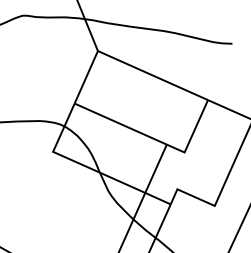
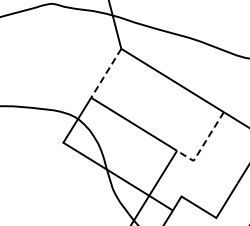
line: (86, 77) -> (106, 73), solid -> dashed
line: (191, 136) -> (202, 146), solid -> dashed

